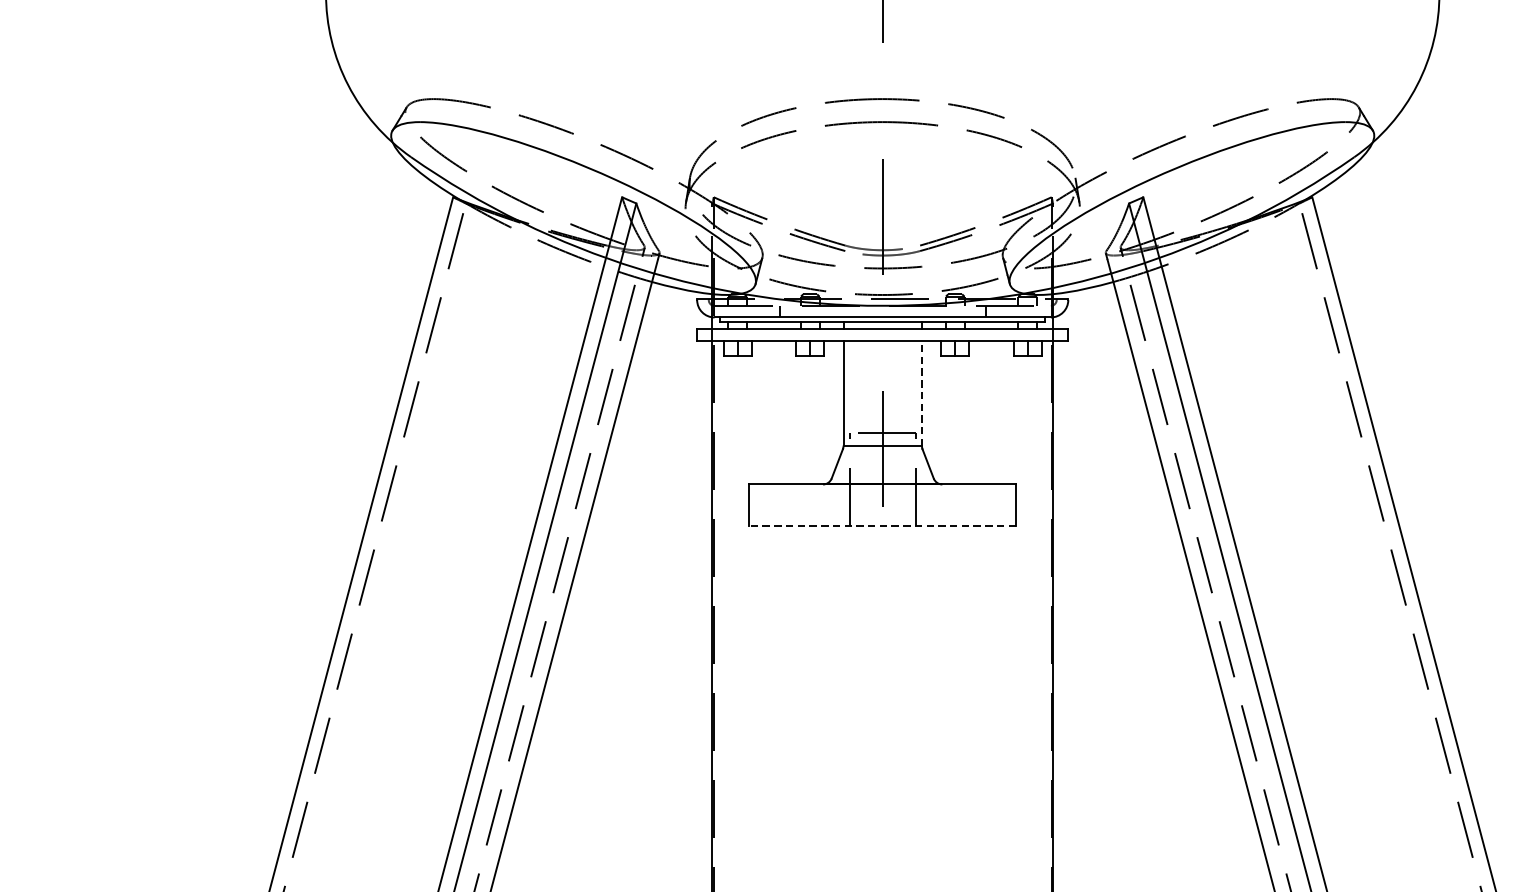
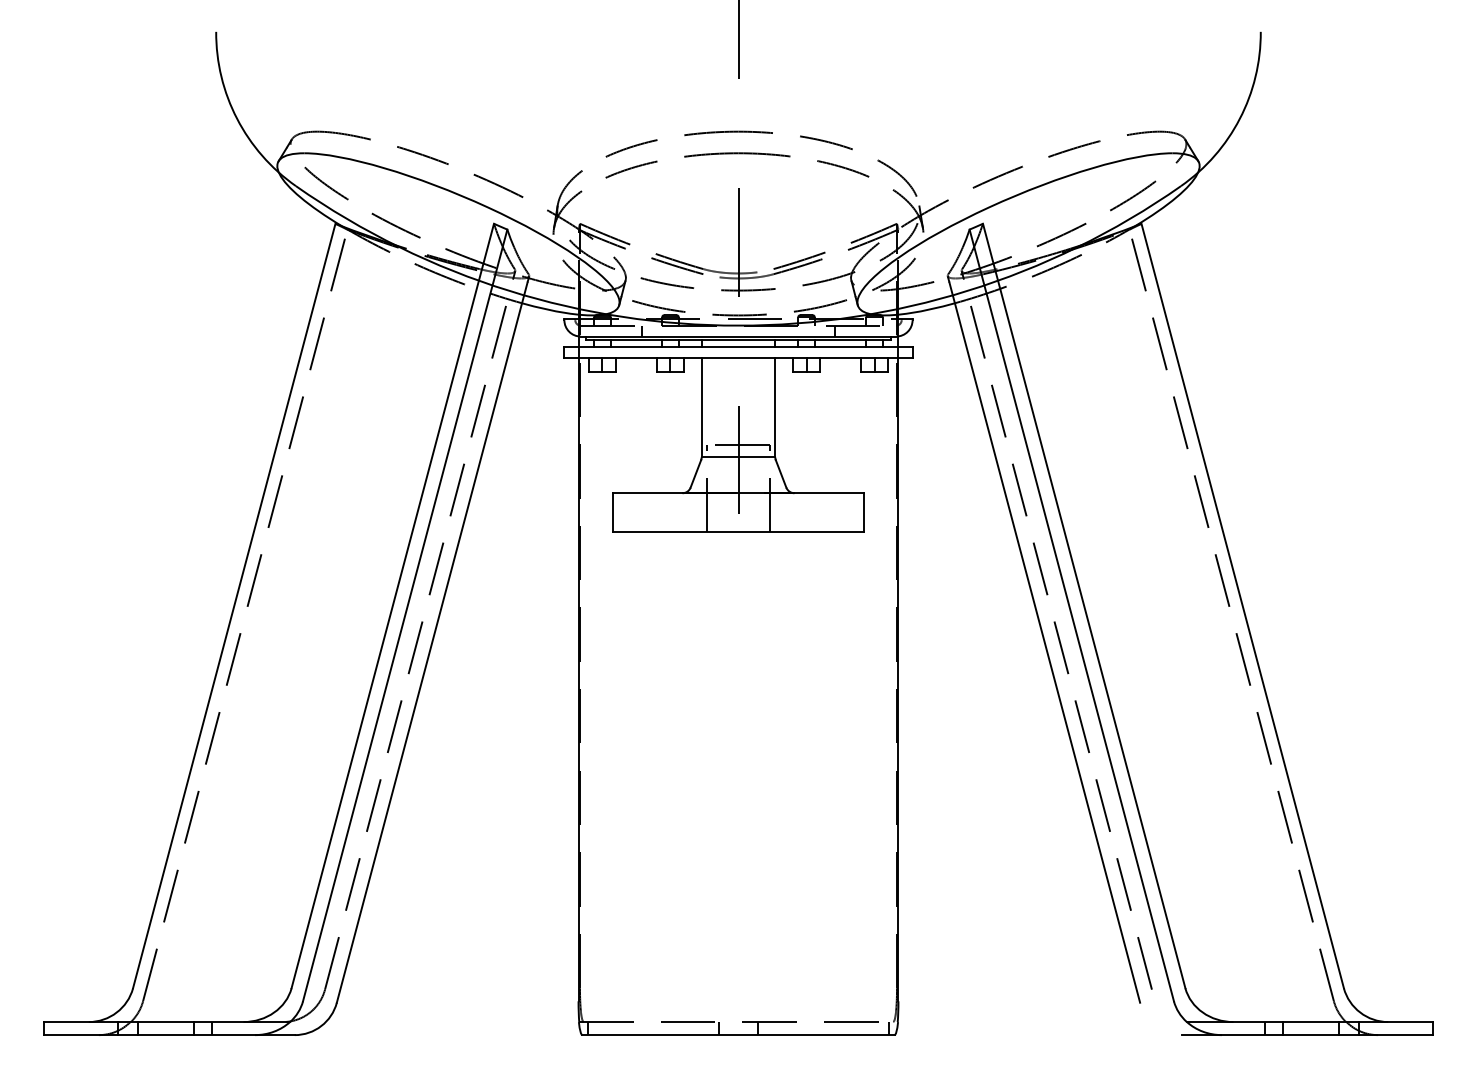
line: (922, 393) -> (775, 407), dashed -> solid
line: (882, 526) -> (738, 532), dashed -> solid

